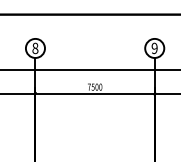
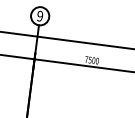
text: (35, 48) -> (40, 16), 8 -> 9

